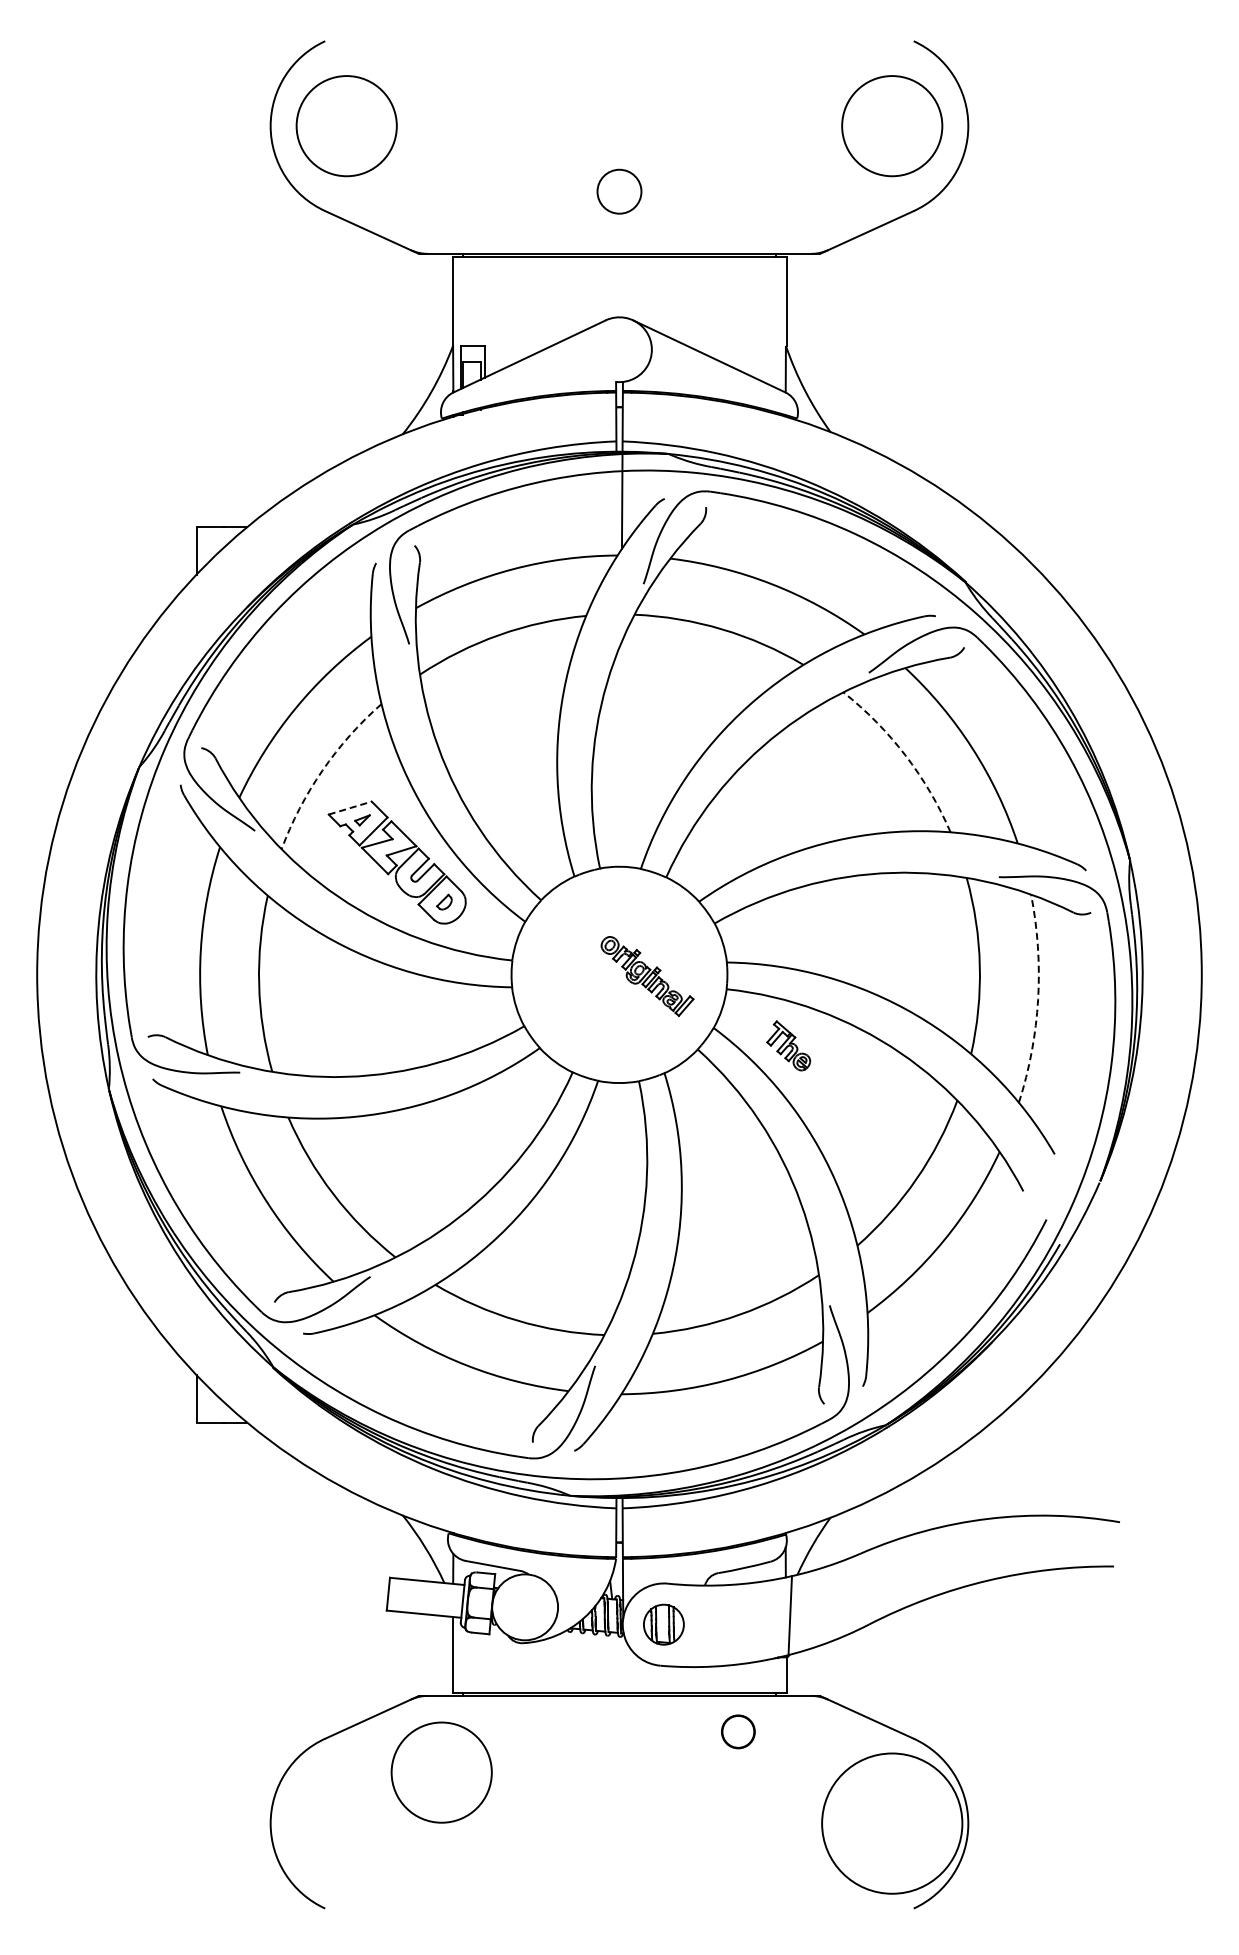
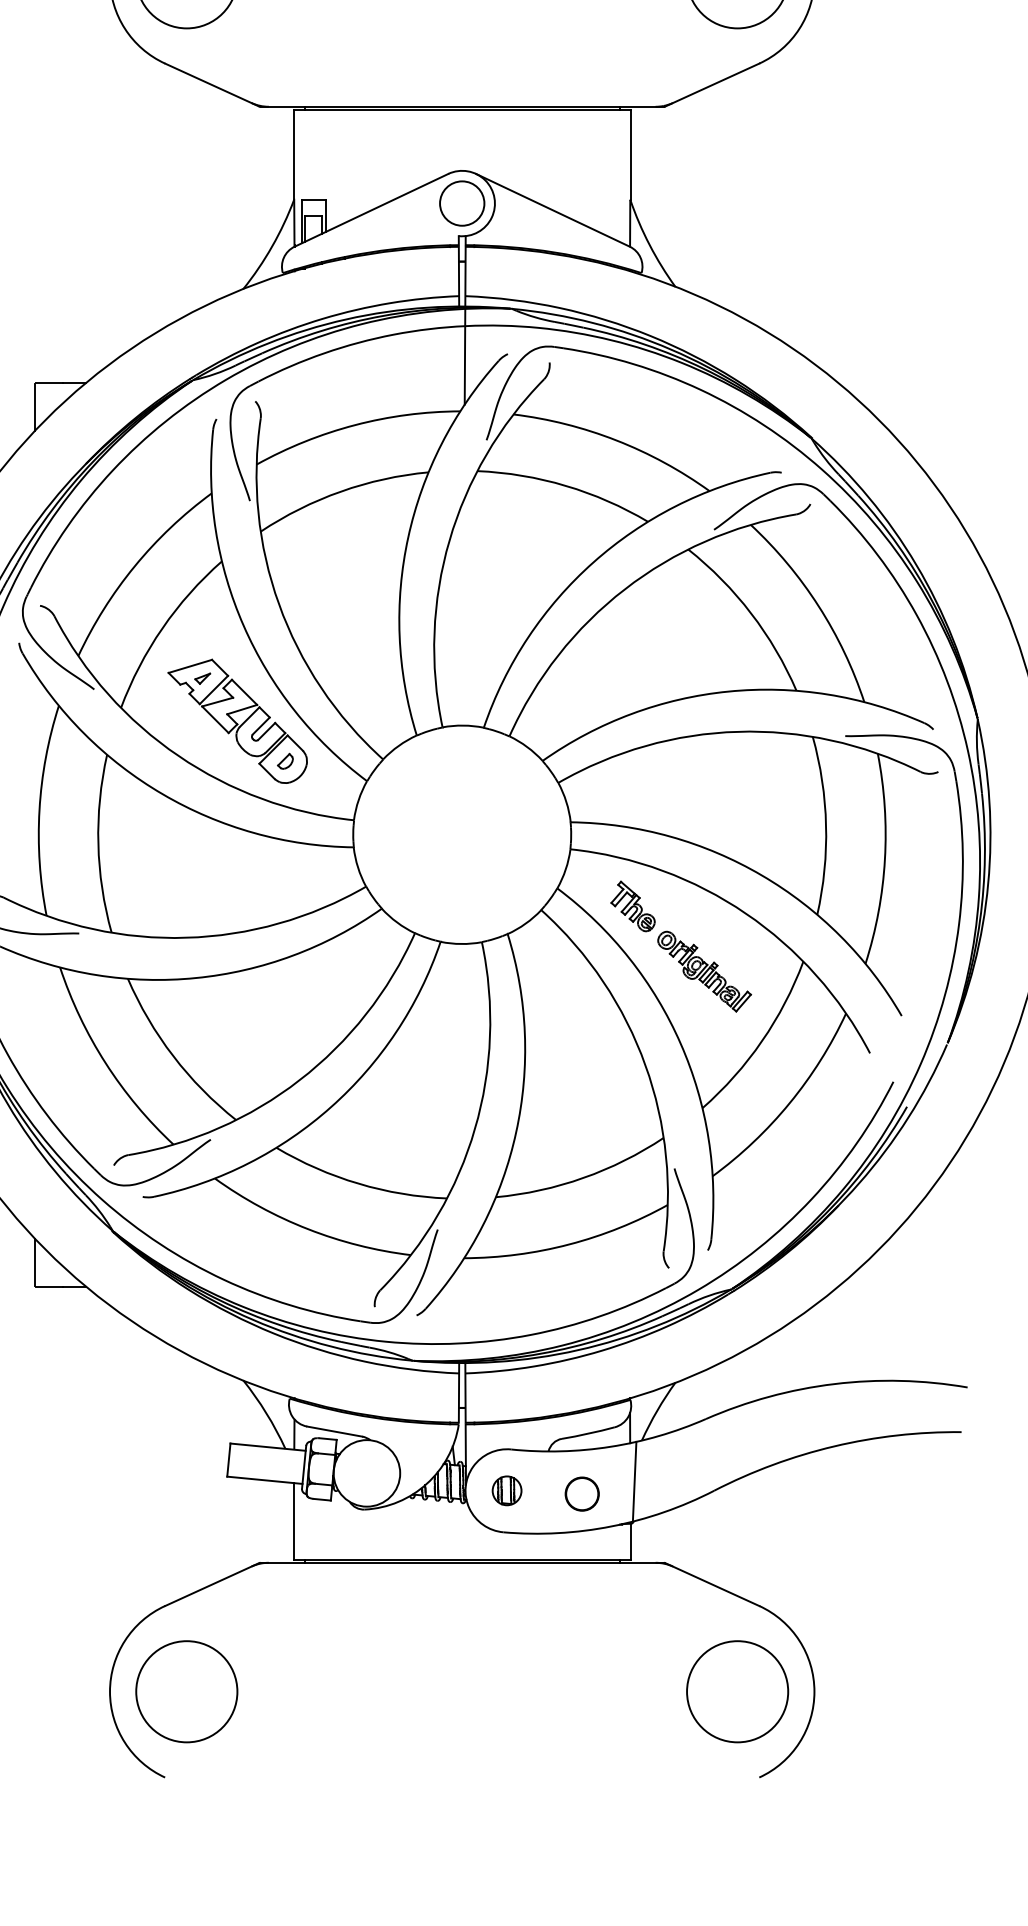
circle: (619, 191) -> (462, 203), moved
arc: (905, 755) -> (751, 613), dashed -> solid
arc: (322, 770) -> (162, 628), dashed -> solid
line: (350, 807) -> (190, 665), dashed -> solid
part: (647, 976) -> (704, 971), moved
arc: (1038, 999) -> (885, 859), dashed -> solid
part: (663, 1624) -> (506, 1490), size x0.71
part: (738, 1731) -> (582, 1493), moved
circle: (441, 1772) -> (186, 1691), moved
circle: (892, 1823) -> (737, 1691), size x0.71

